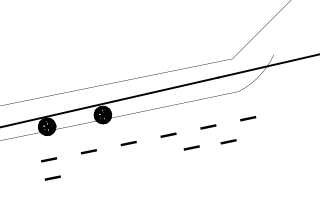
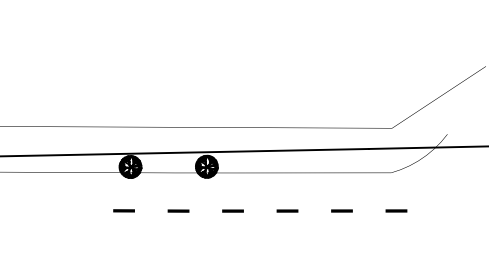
line: (228, 141) -> (364, 235), removed
line: (191, 147) -> (314, 233), removed
line: (52, 177) -> (123, 235), removed

